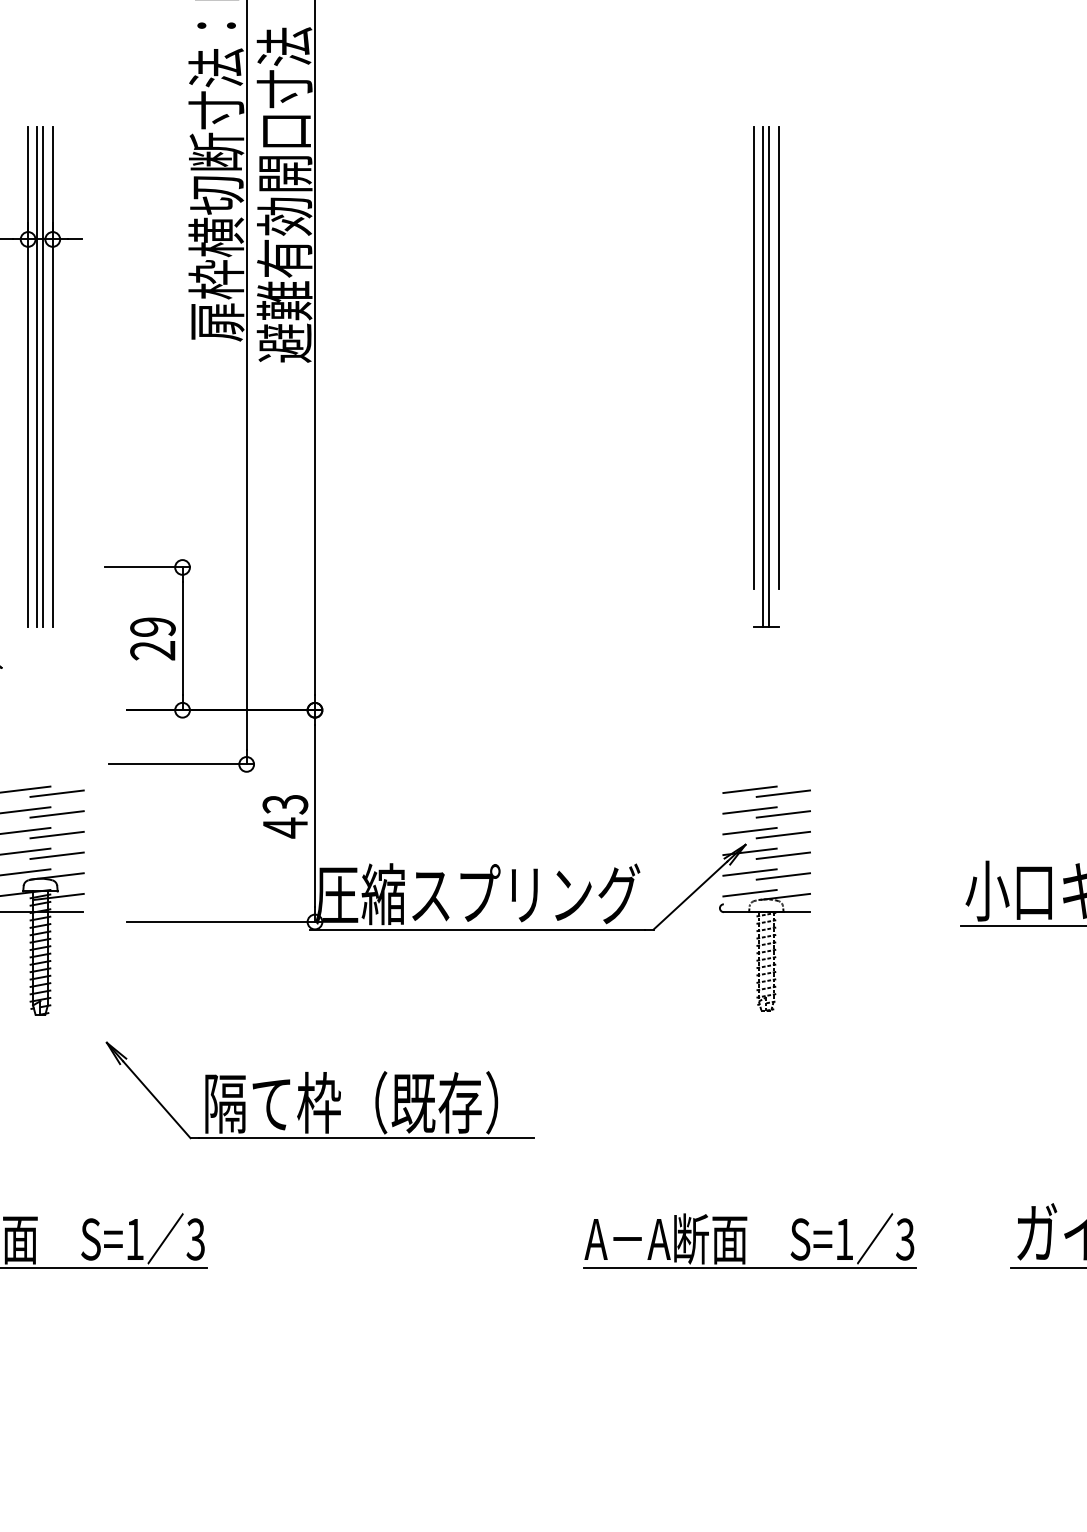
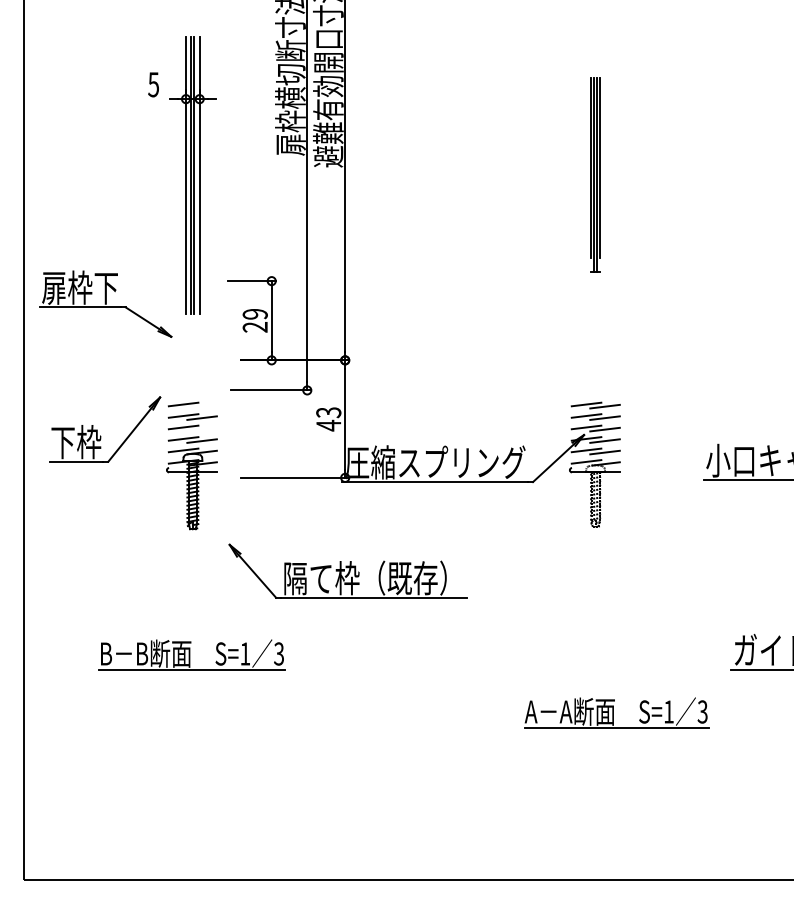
part: (766, 377) -> (595, 175), size x0.7
line: (56, 793) -> (201, 406), removed
line: (56, 834) -> (201, 429), removed
part: (749, 1240) -> (616, 712), moved

